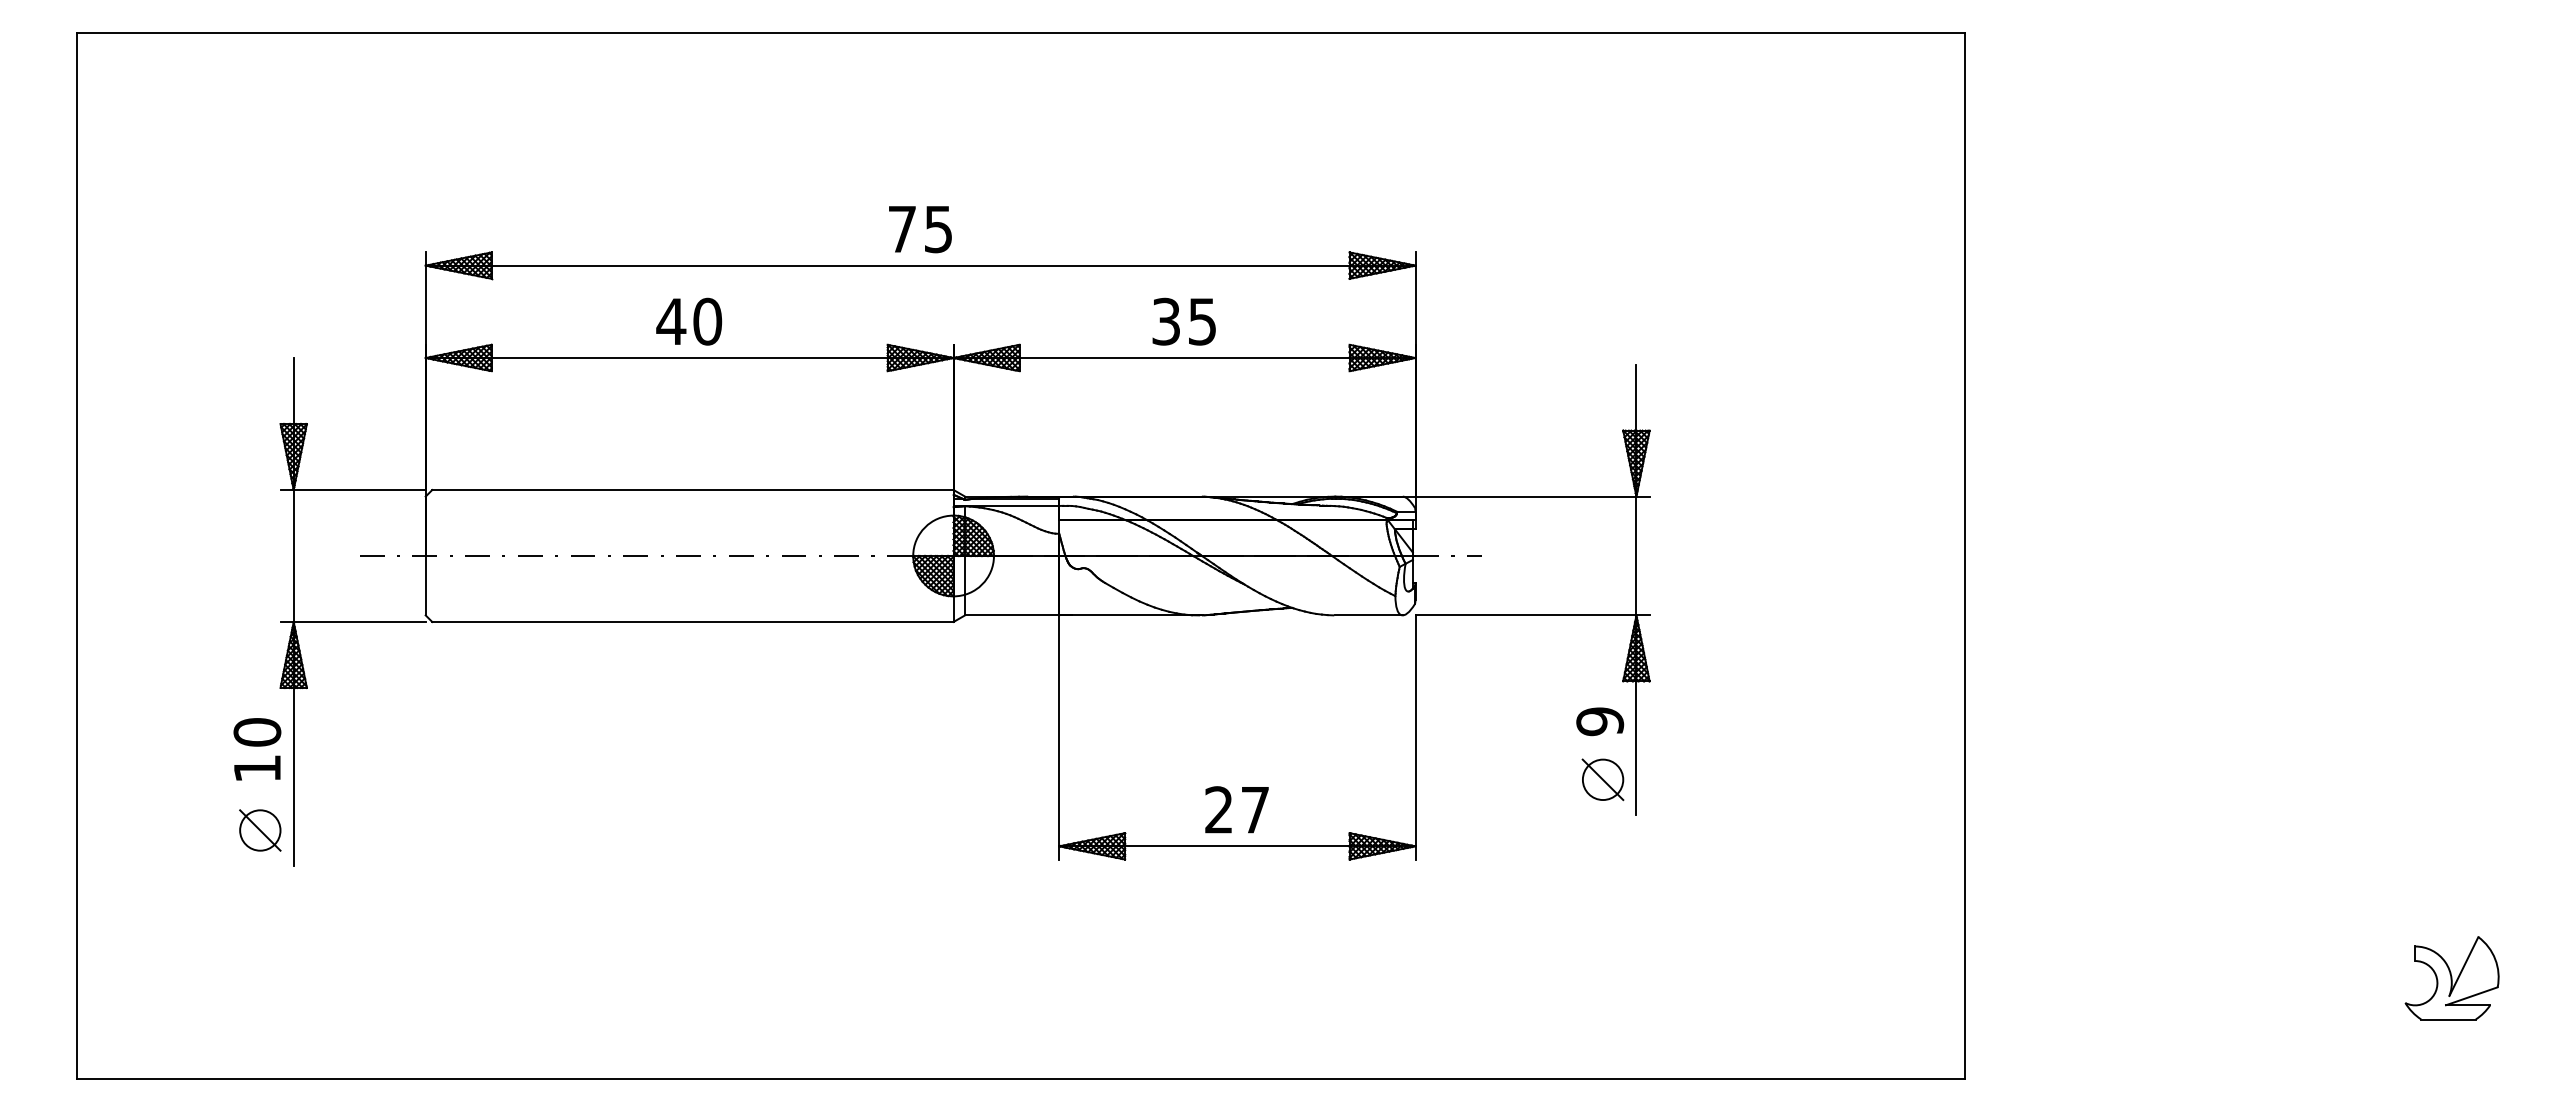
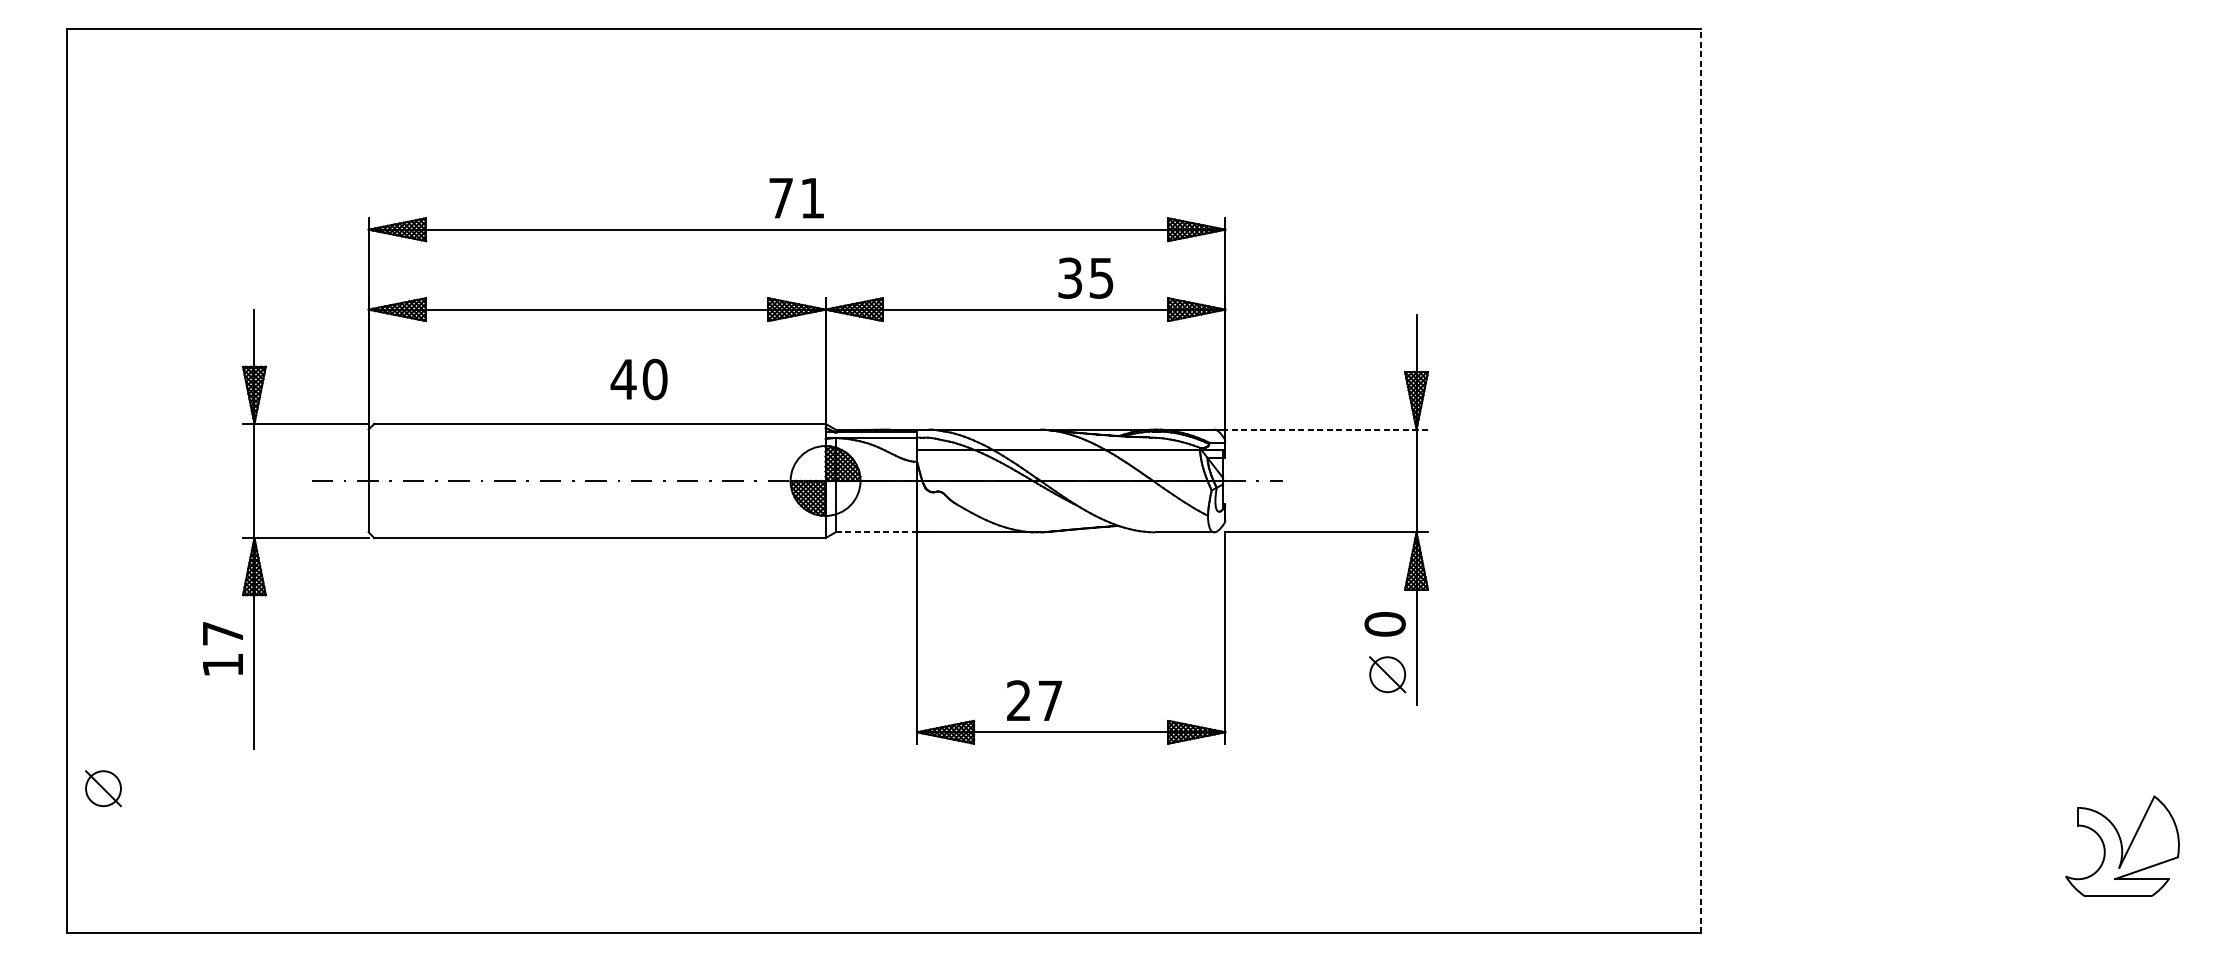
text: (938, 229) -> (812, 198), 75 -> 71
text: (689, 321) -> (639, 379), moved
text: (1183, 321) -> (1085, 278), moved
line: (1532, 496) -> (1326, 429), solid -> dashed
line: (1964, 556) -> (1700, 481), solid -> dashed
line: (1012, 615) -> (876, 532), solid -> dashed
text: (1600, 721) -> (1385, 624), 9 -> 0
text: (257, 732) -> (223, 633), 10 -> 17
text: (1236, 809) -> (1034, 700), moved
part: (260, 830) -> (103, 788), moved
part: (2451, 978) -> (2122, 846), size x1.4

